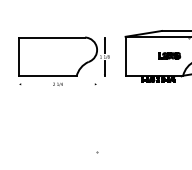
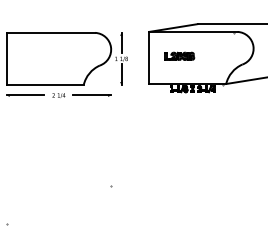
part: (169, 55) -> (179, 55), moved
line: (33, 84) -> (25, 95), added
line: (83, 84) -> (92, 95), added

